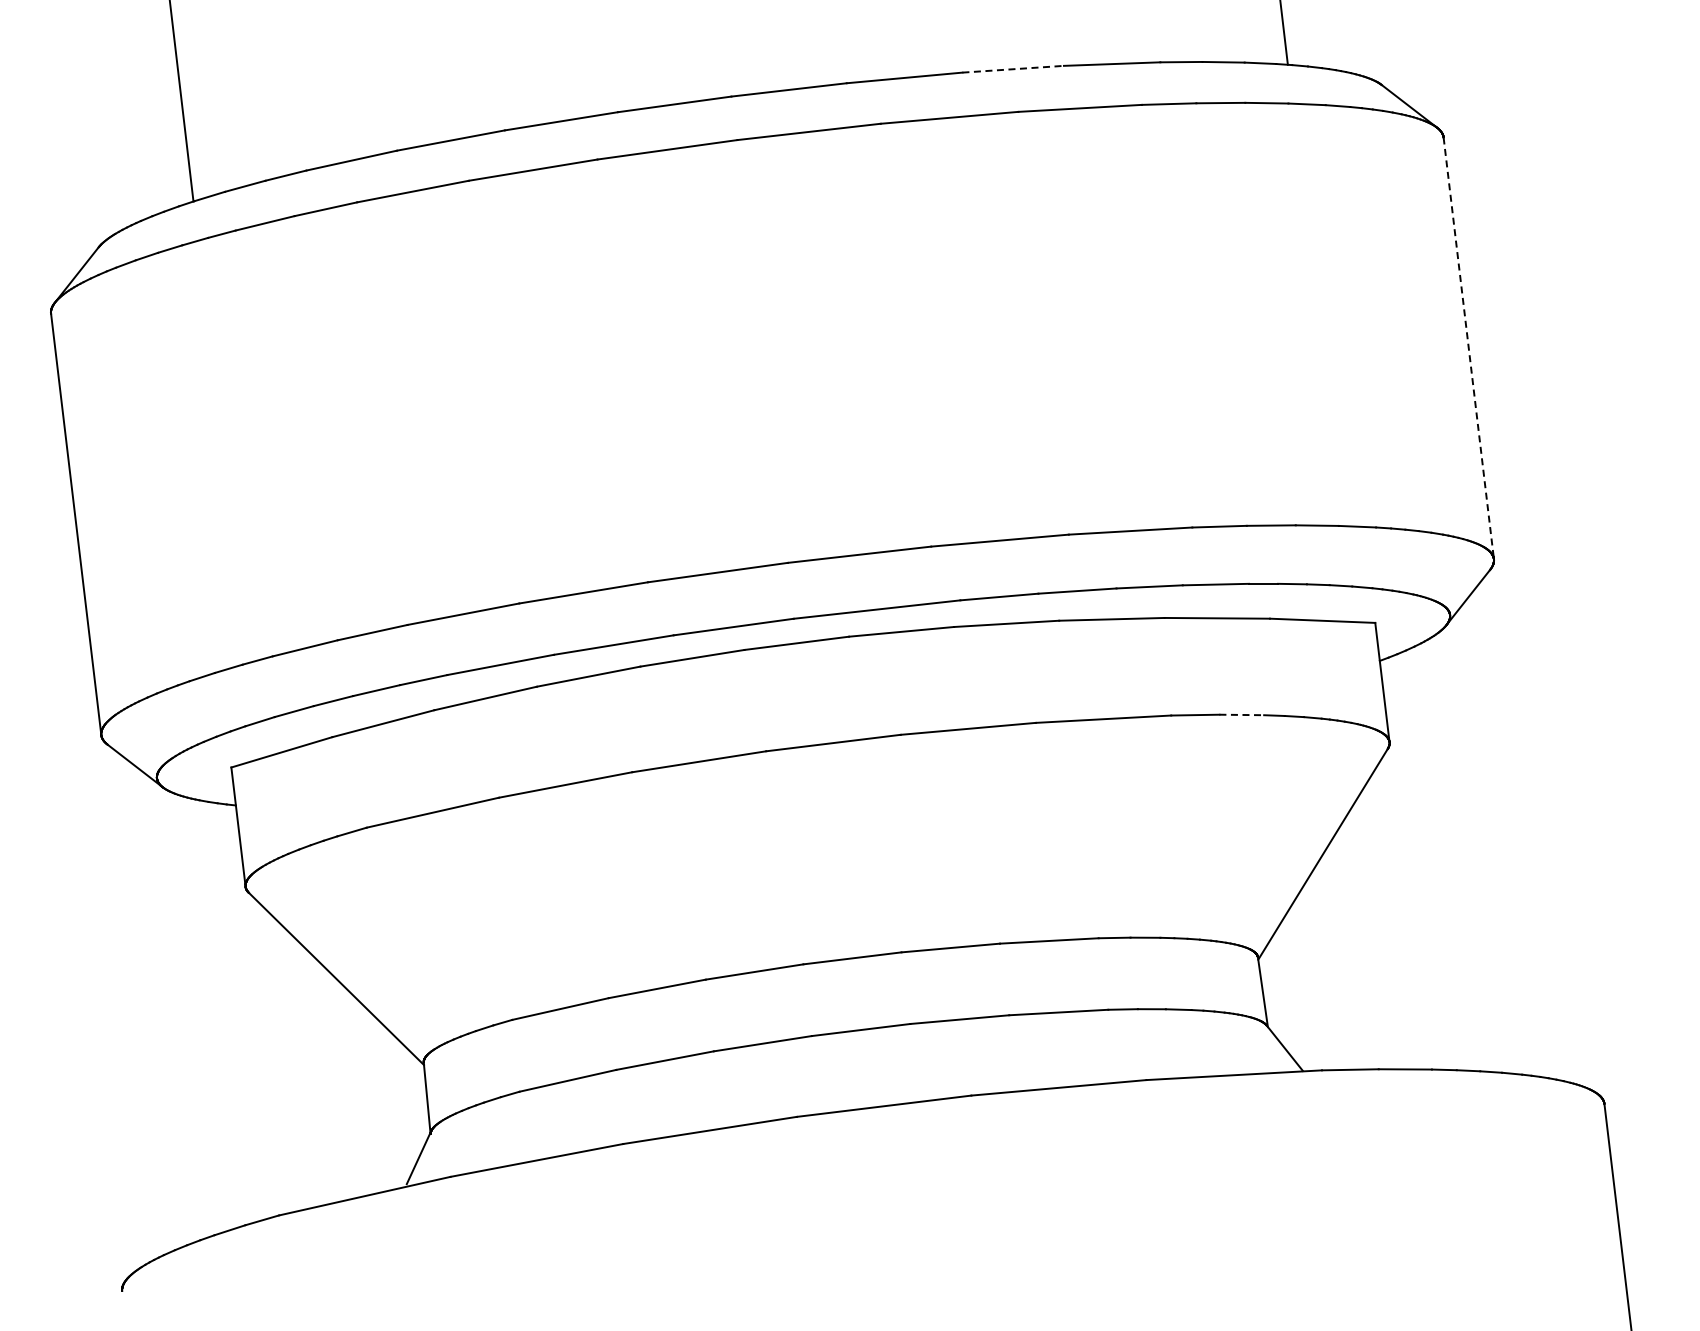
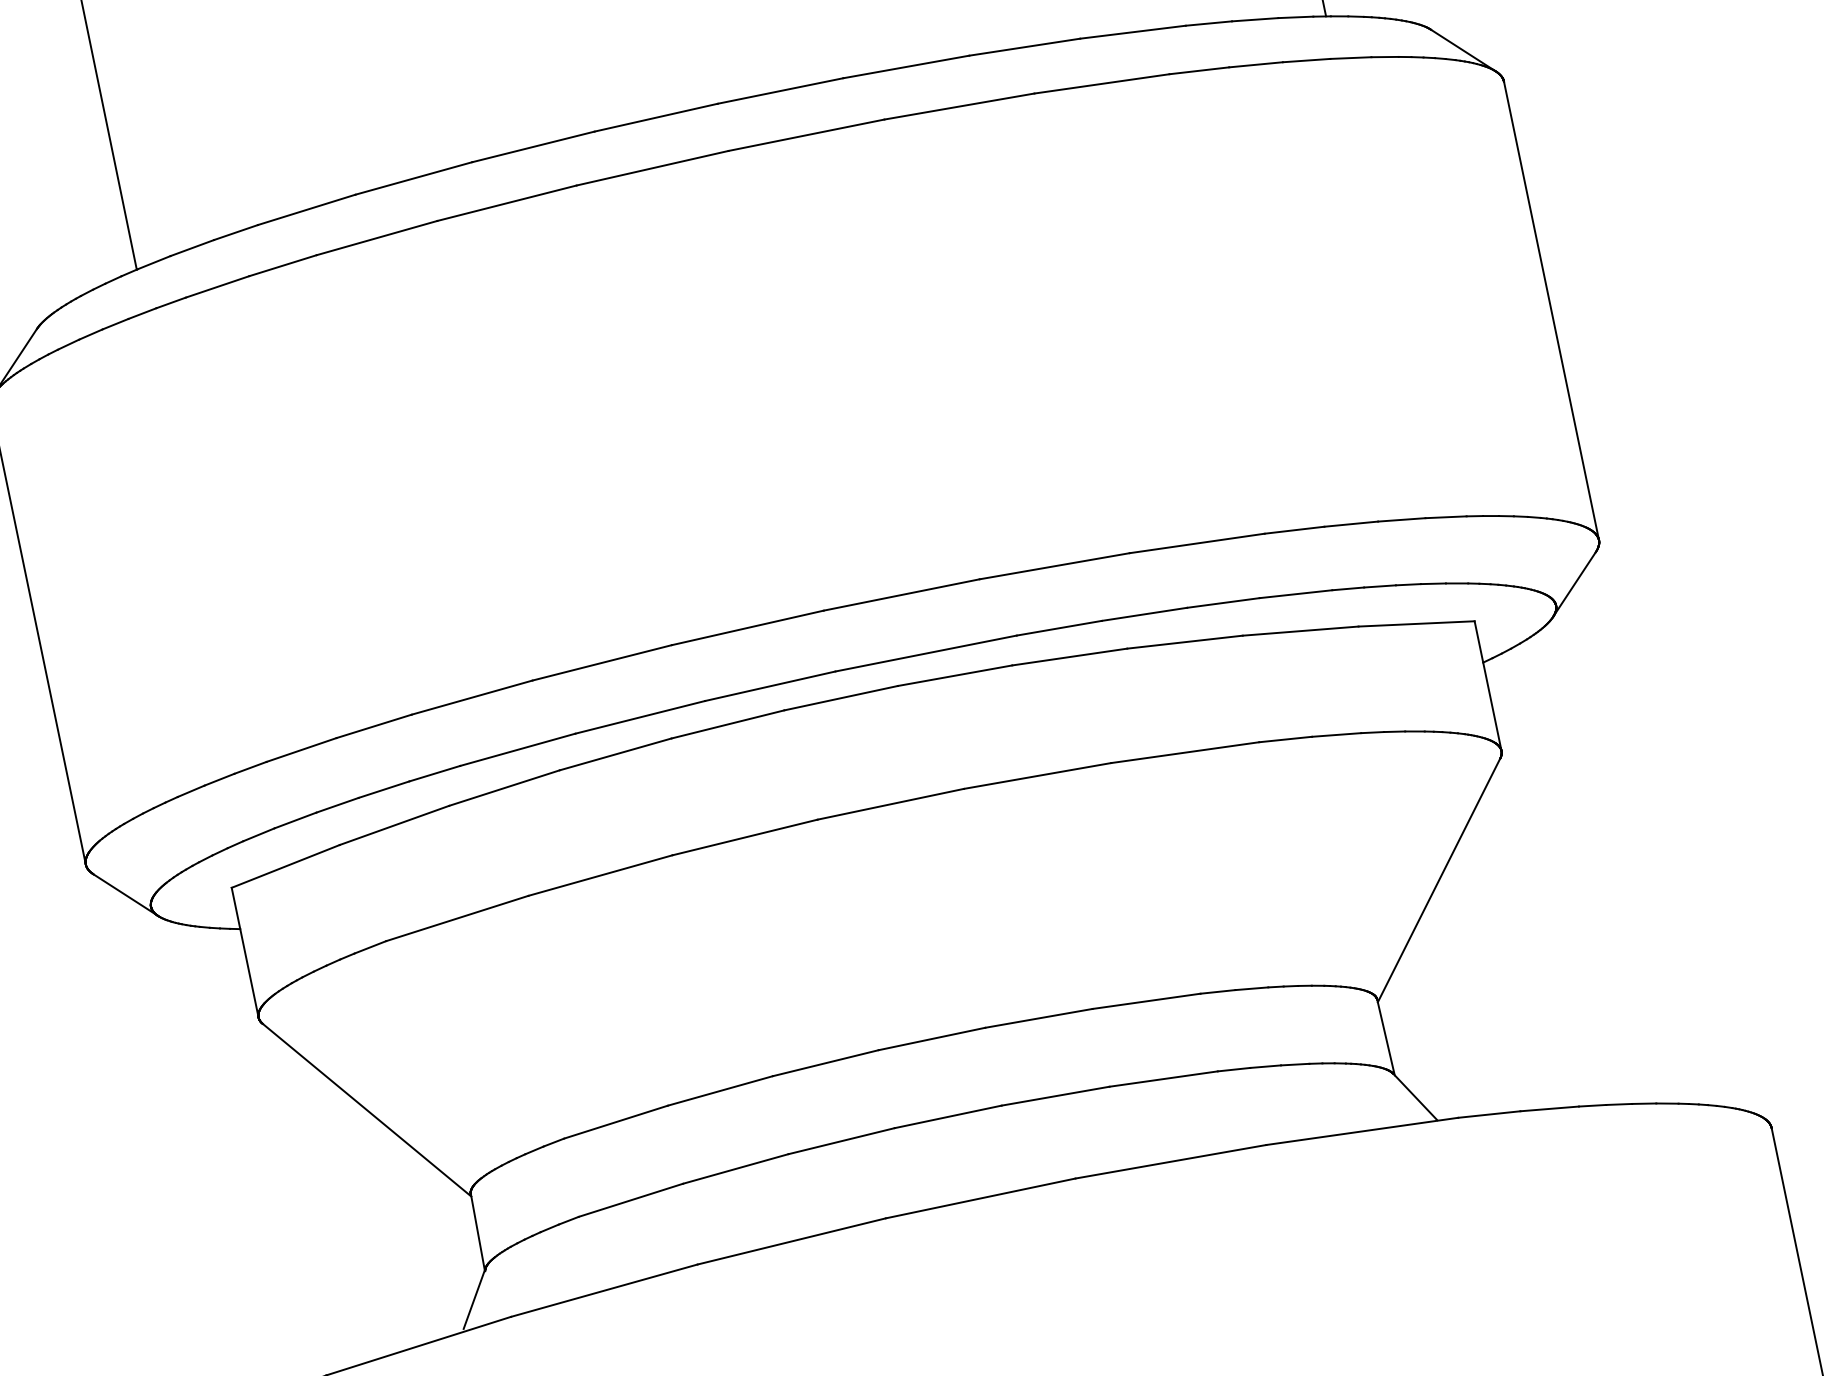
line: (1013, 69) -> (1025, 47), dashed -> solid
line: (1468, 347) -> (1551, 309), dashed -> solid
line: (1242, 714) -> (1337, 734), dashed -> solid

